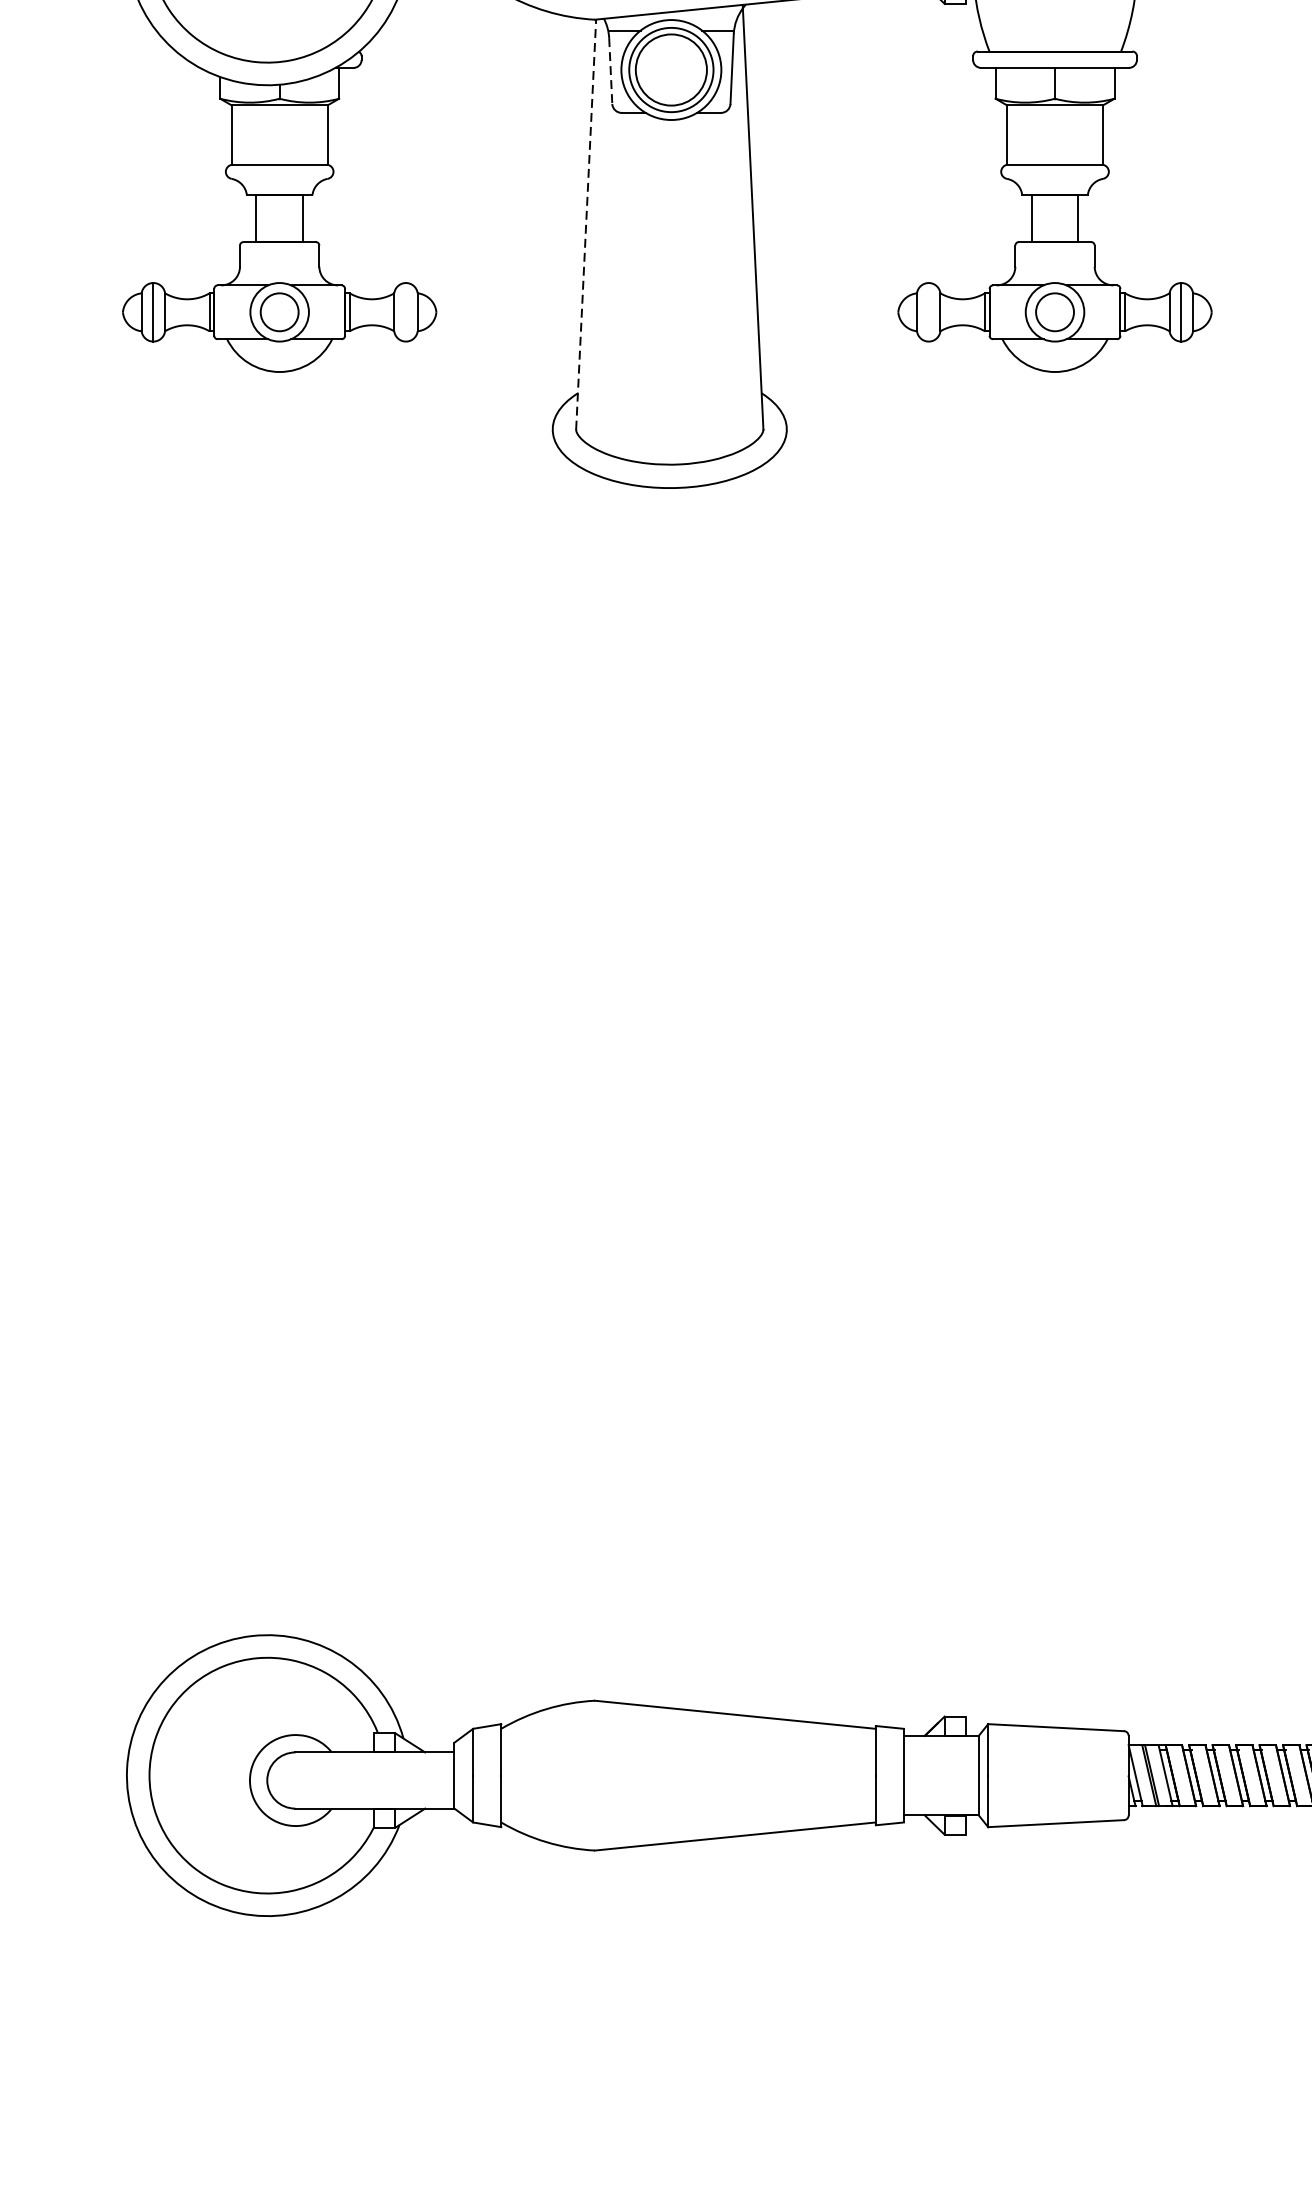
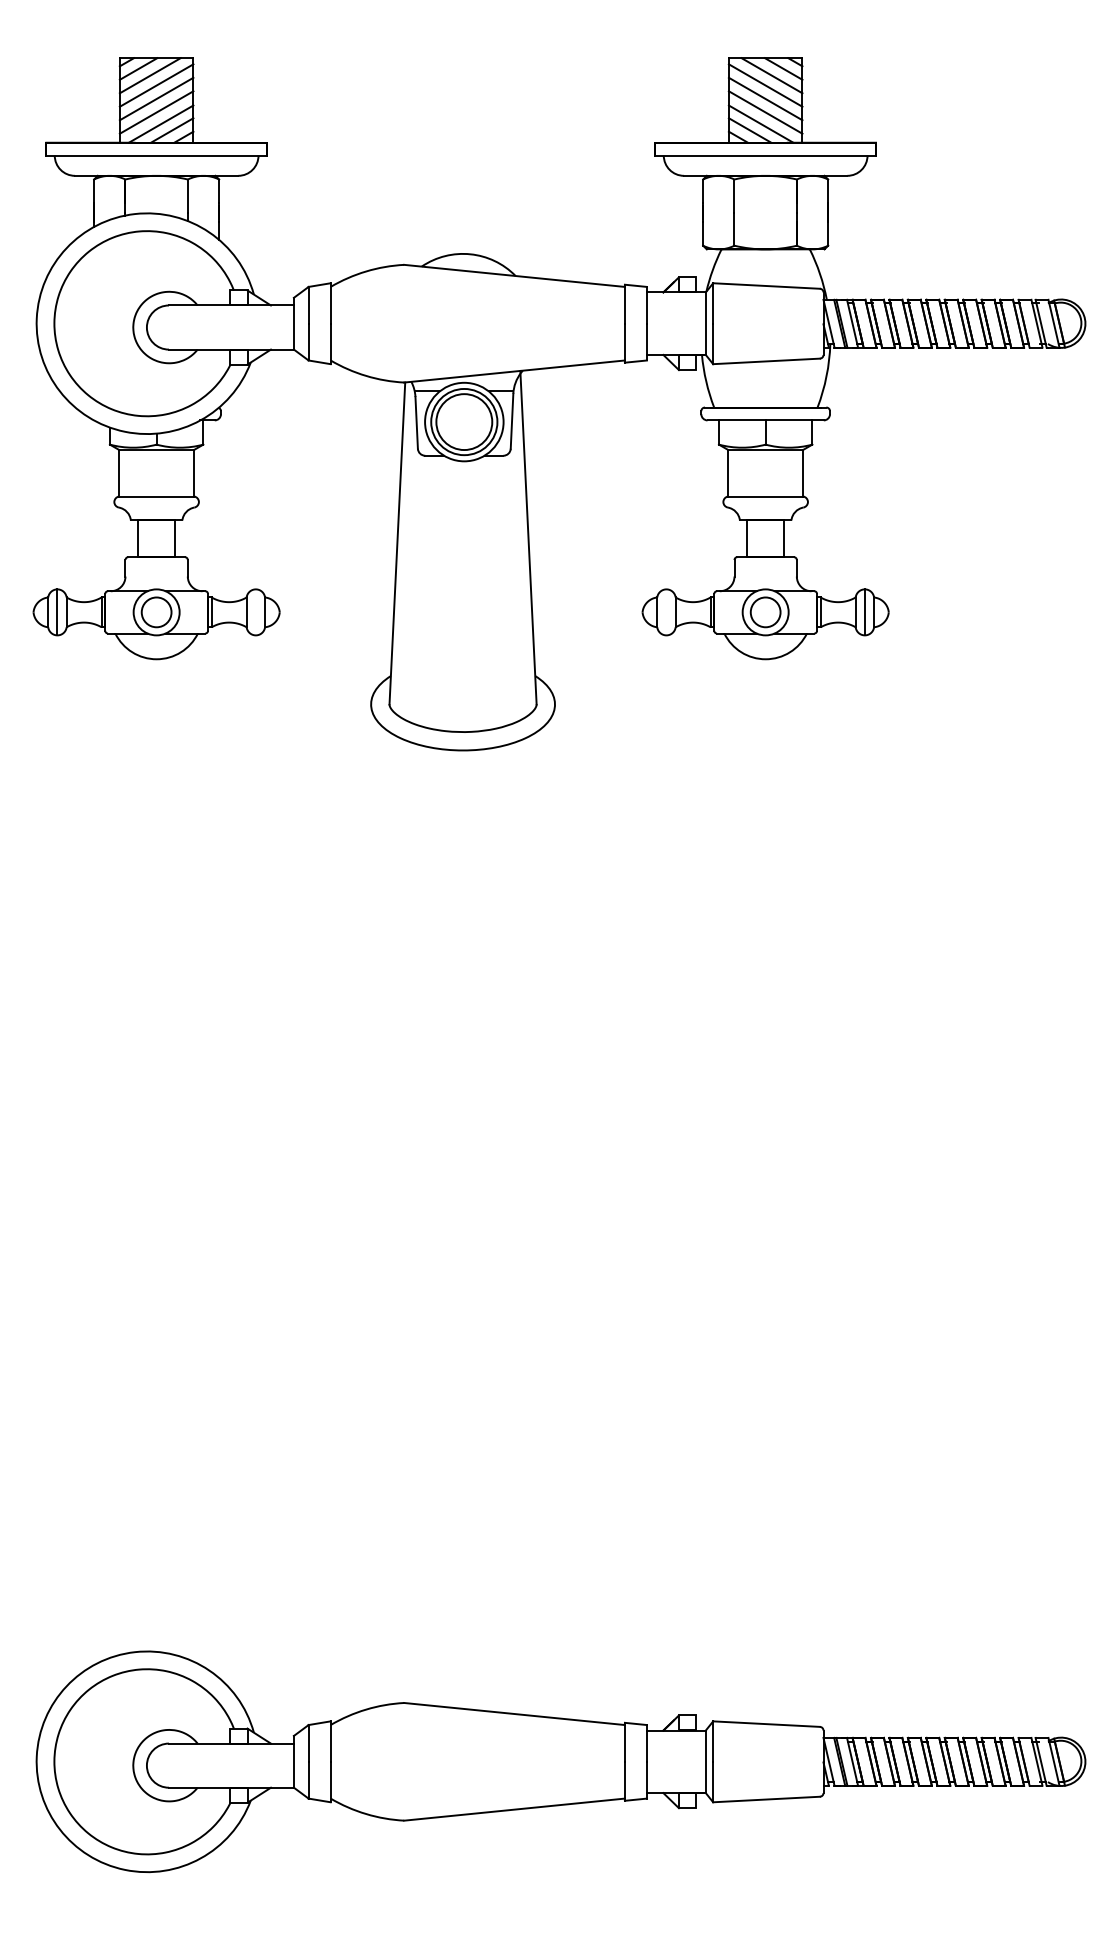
line: (610, 70) -> (416, 422), dashed -> solid
line: (586, 223) -> (397, 542), dashed -> solid

